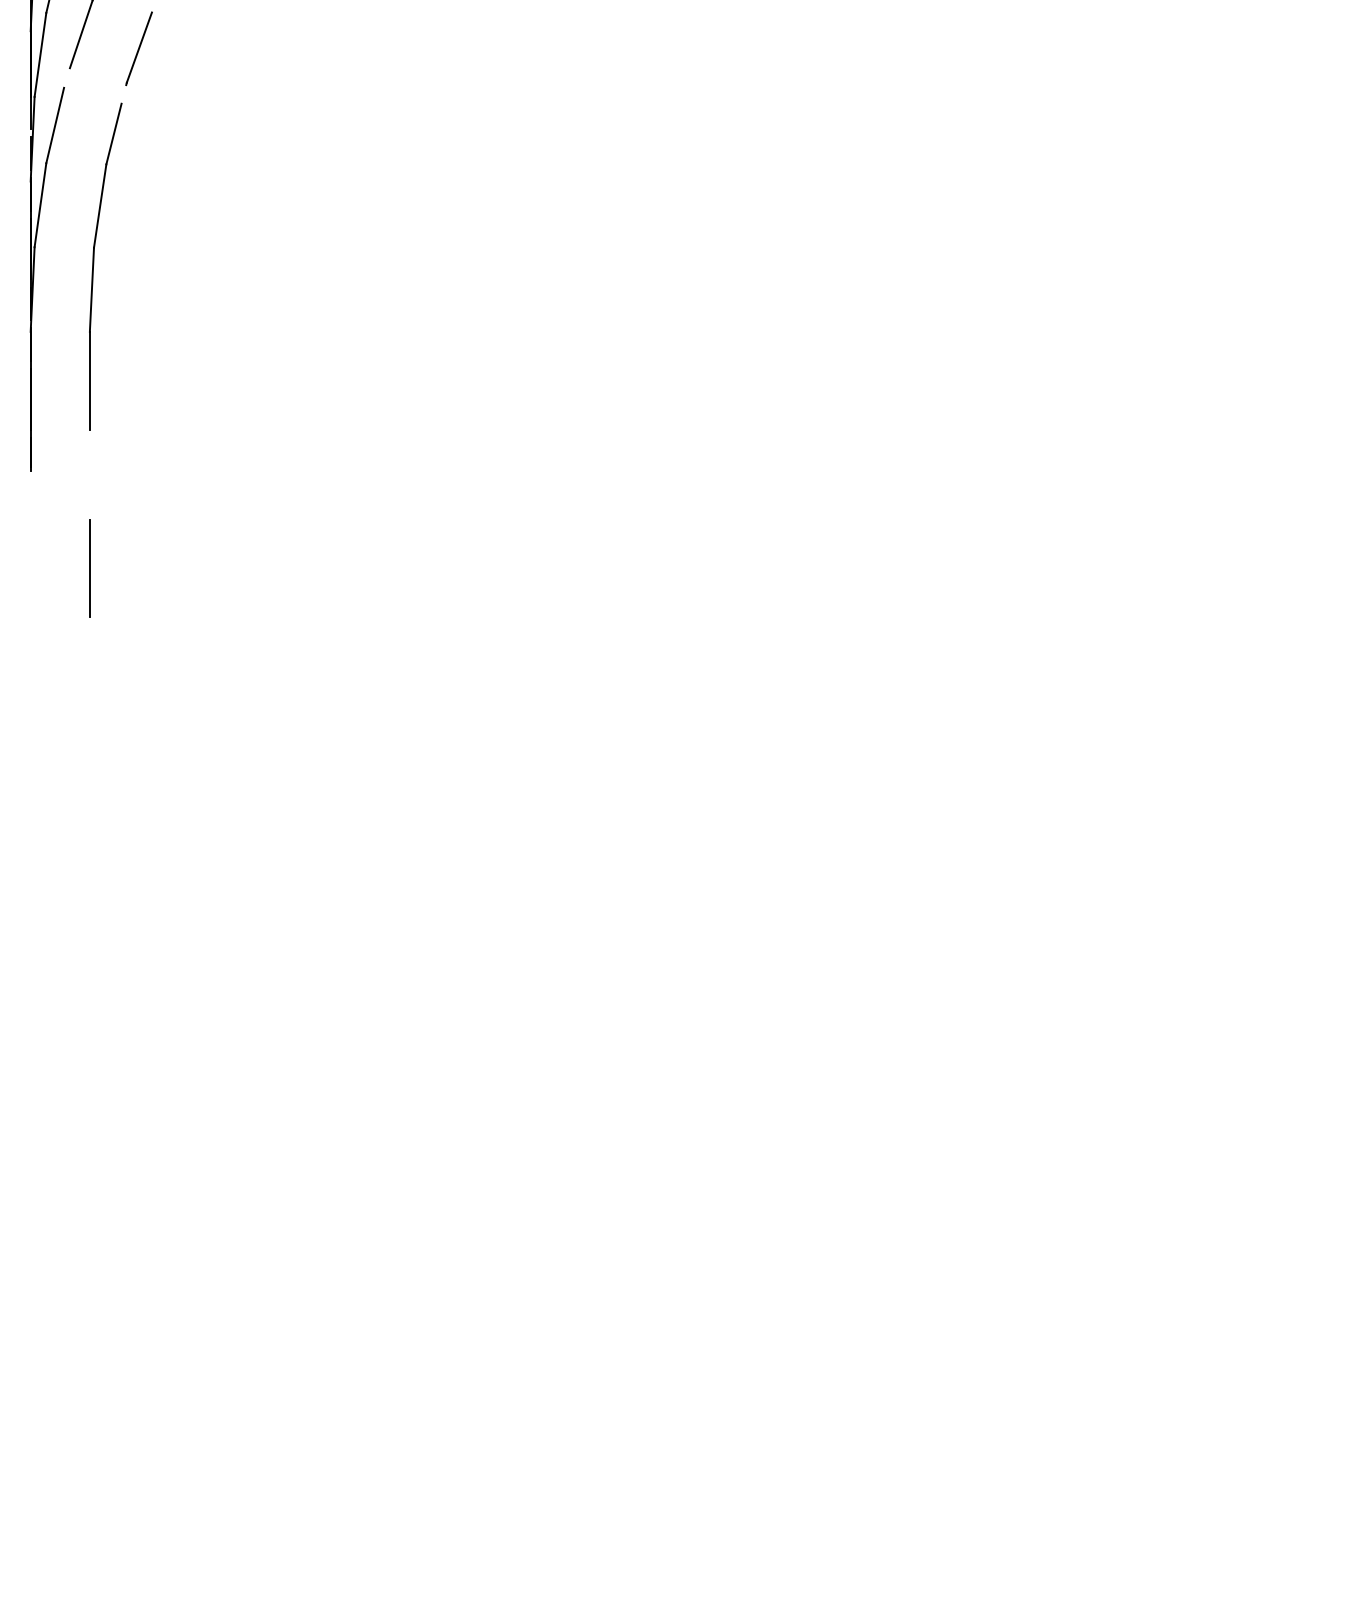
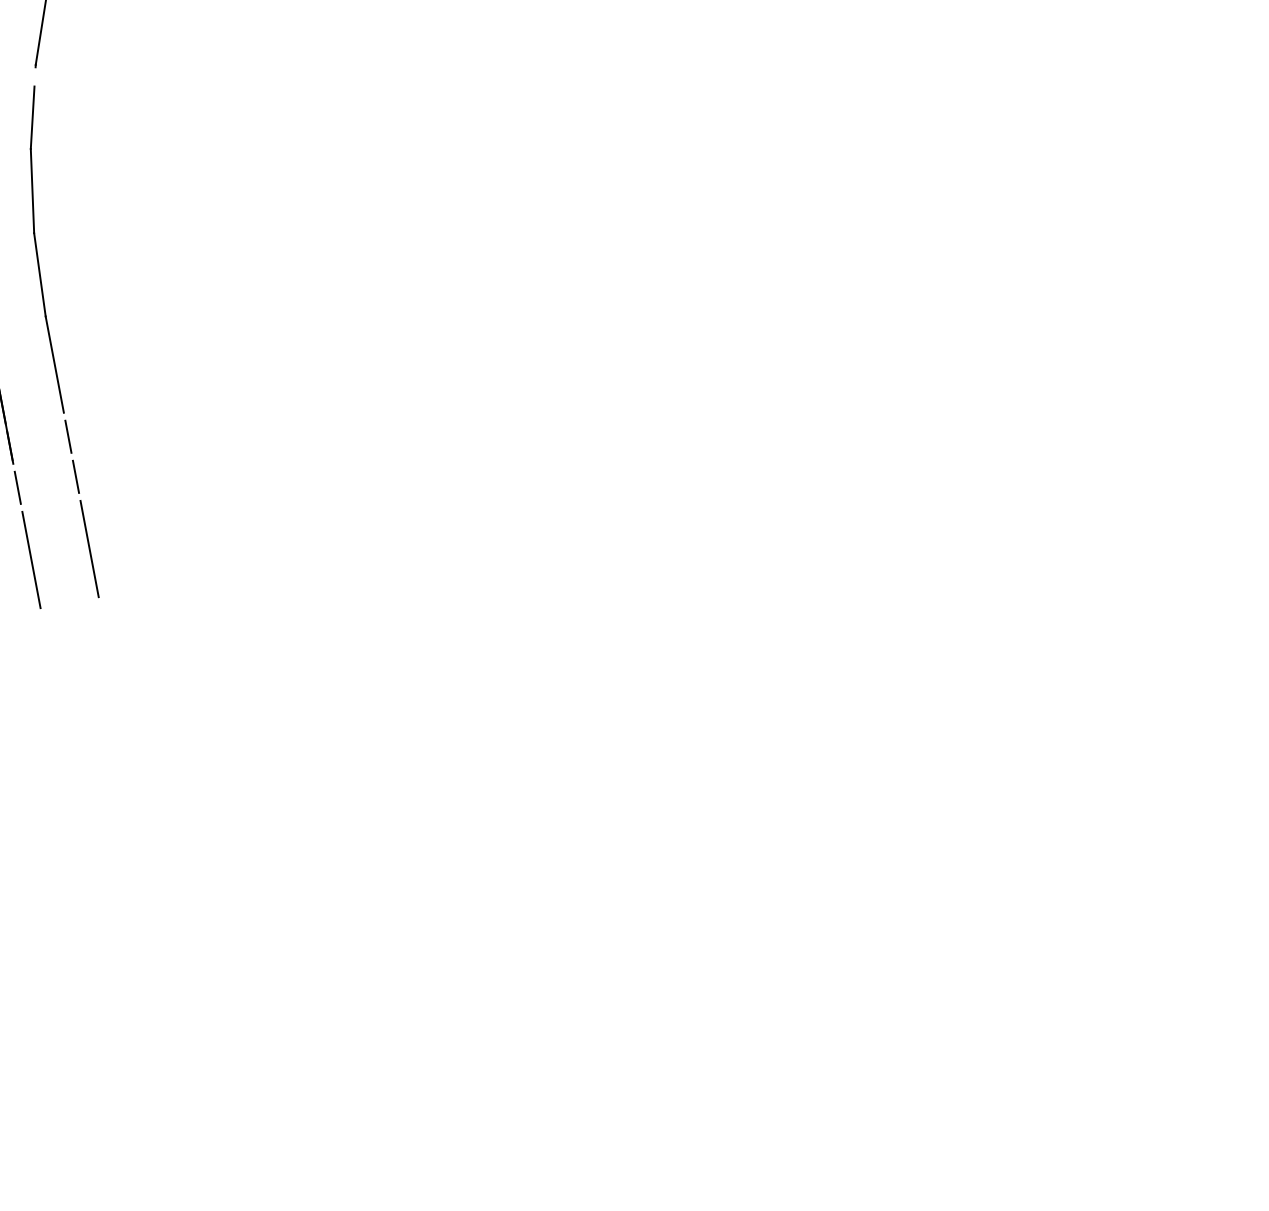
line: (89, 453) -> (67, 436), added
line: (30, 494) -> (17, 487), added
line: (89, 494) -> (75, 476), added
line: (30, 568) -> (31, 560), added

